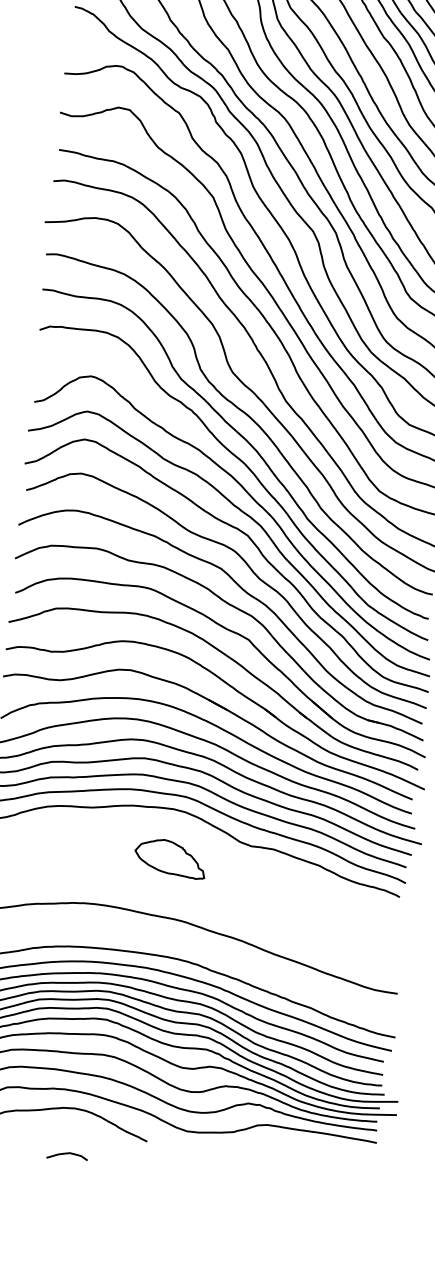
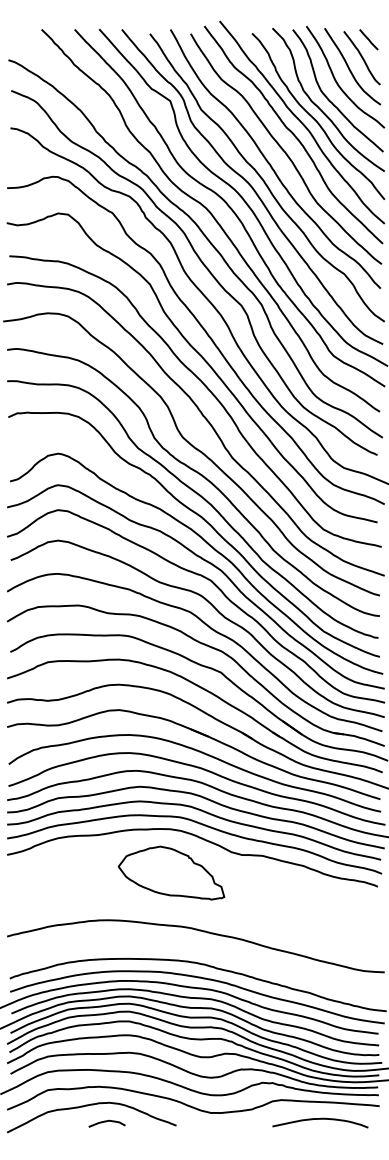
part: (170, 857) -> (171, 872), size x1.67
curve: (309, 1151) -> (320, 1119), added
curve: (66, 1154) -> (106, 1122), moved

